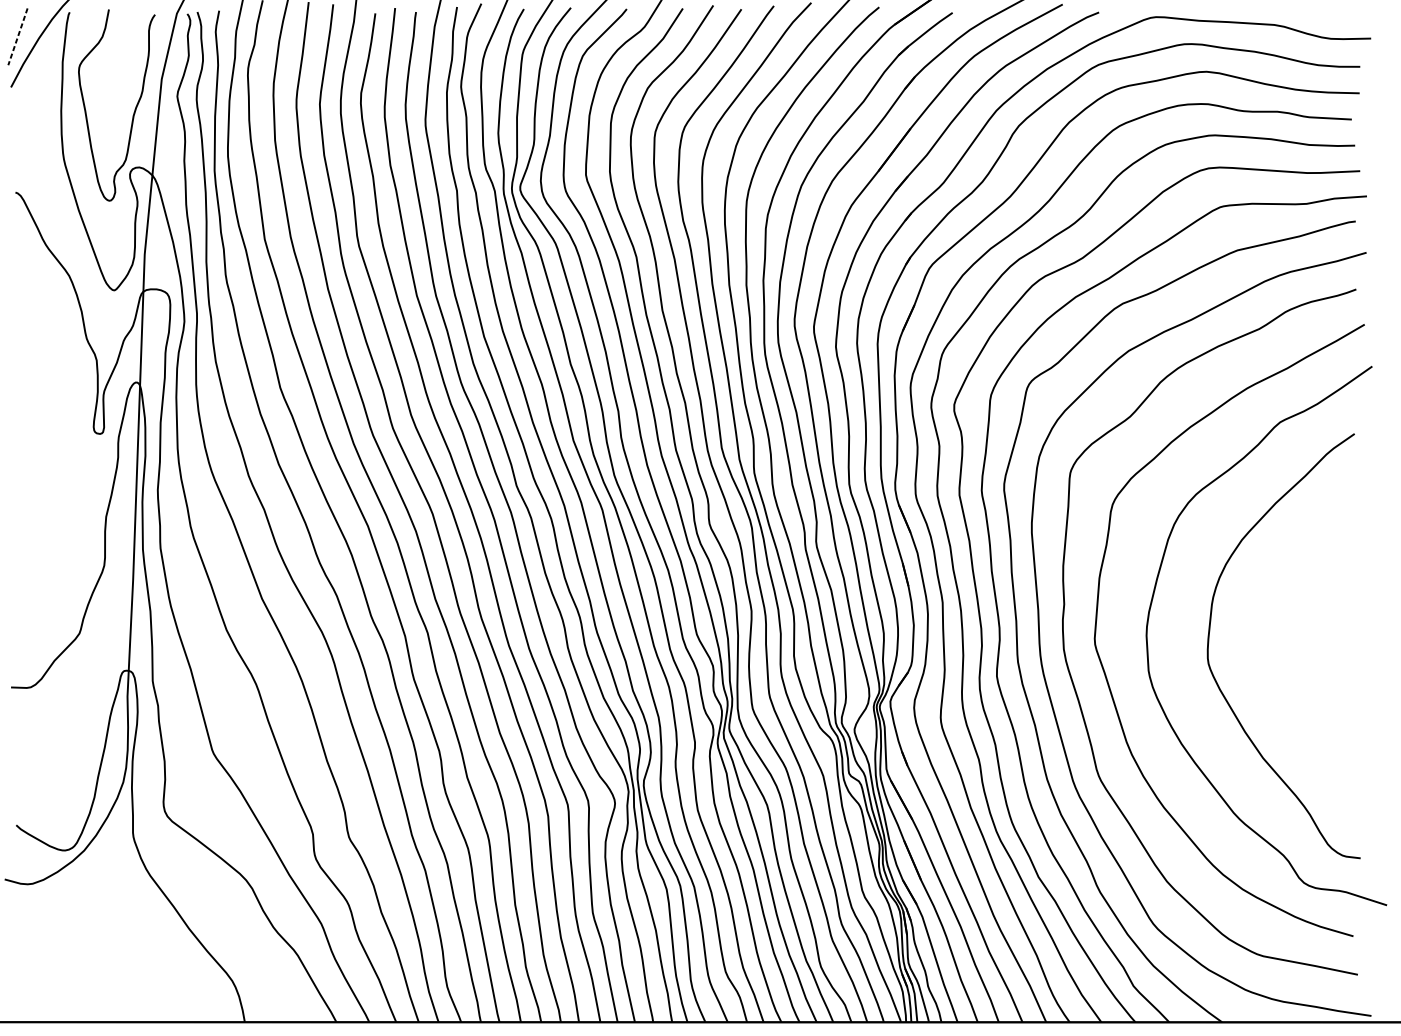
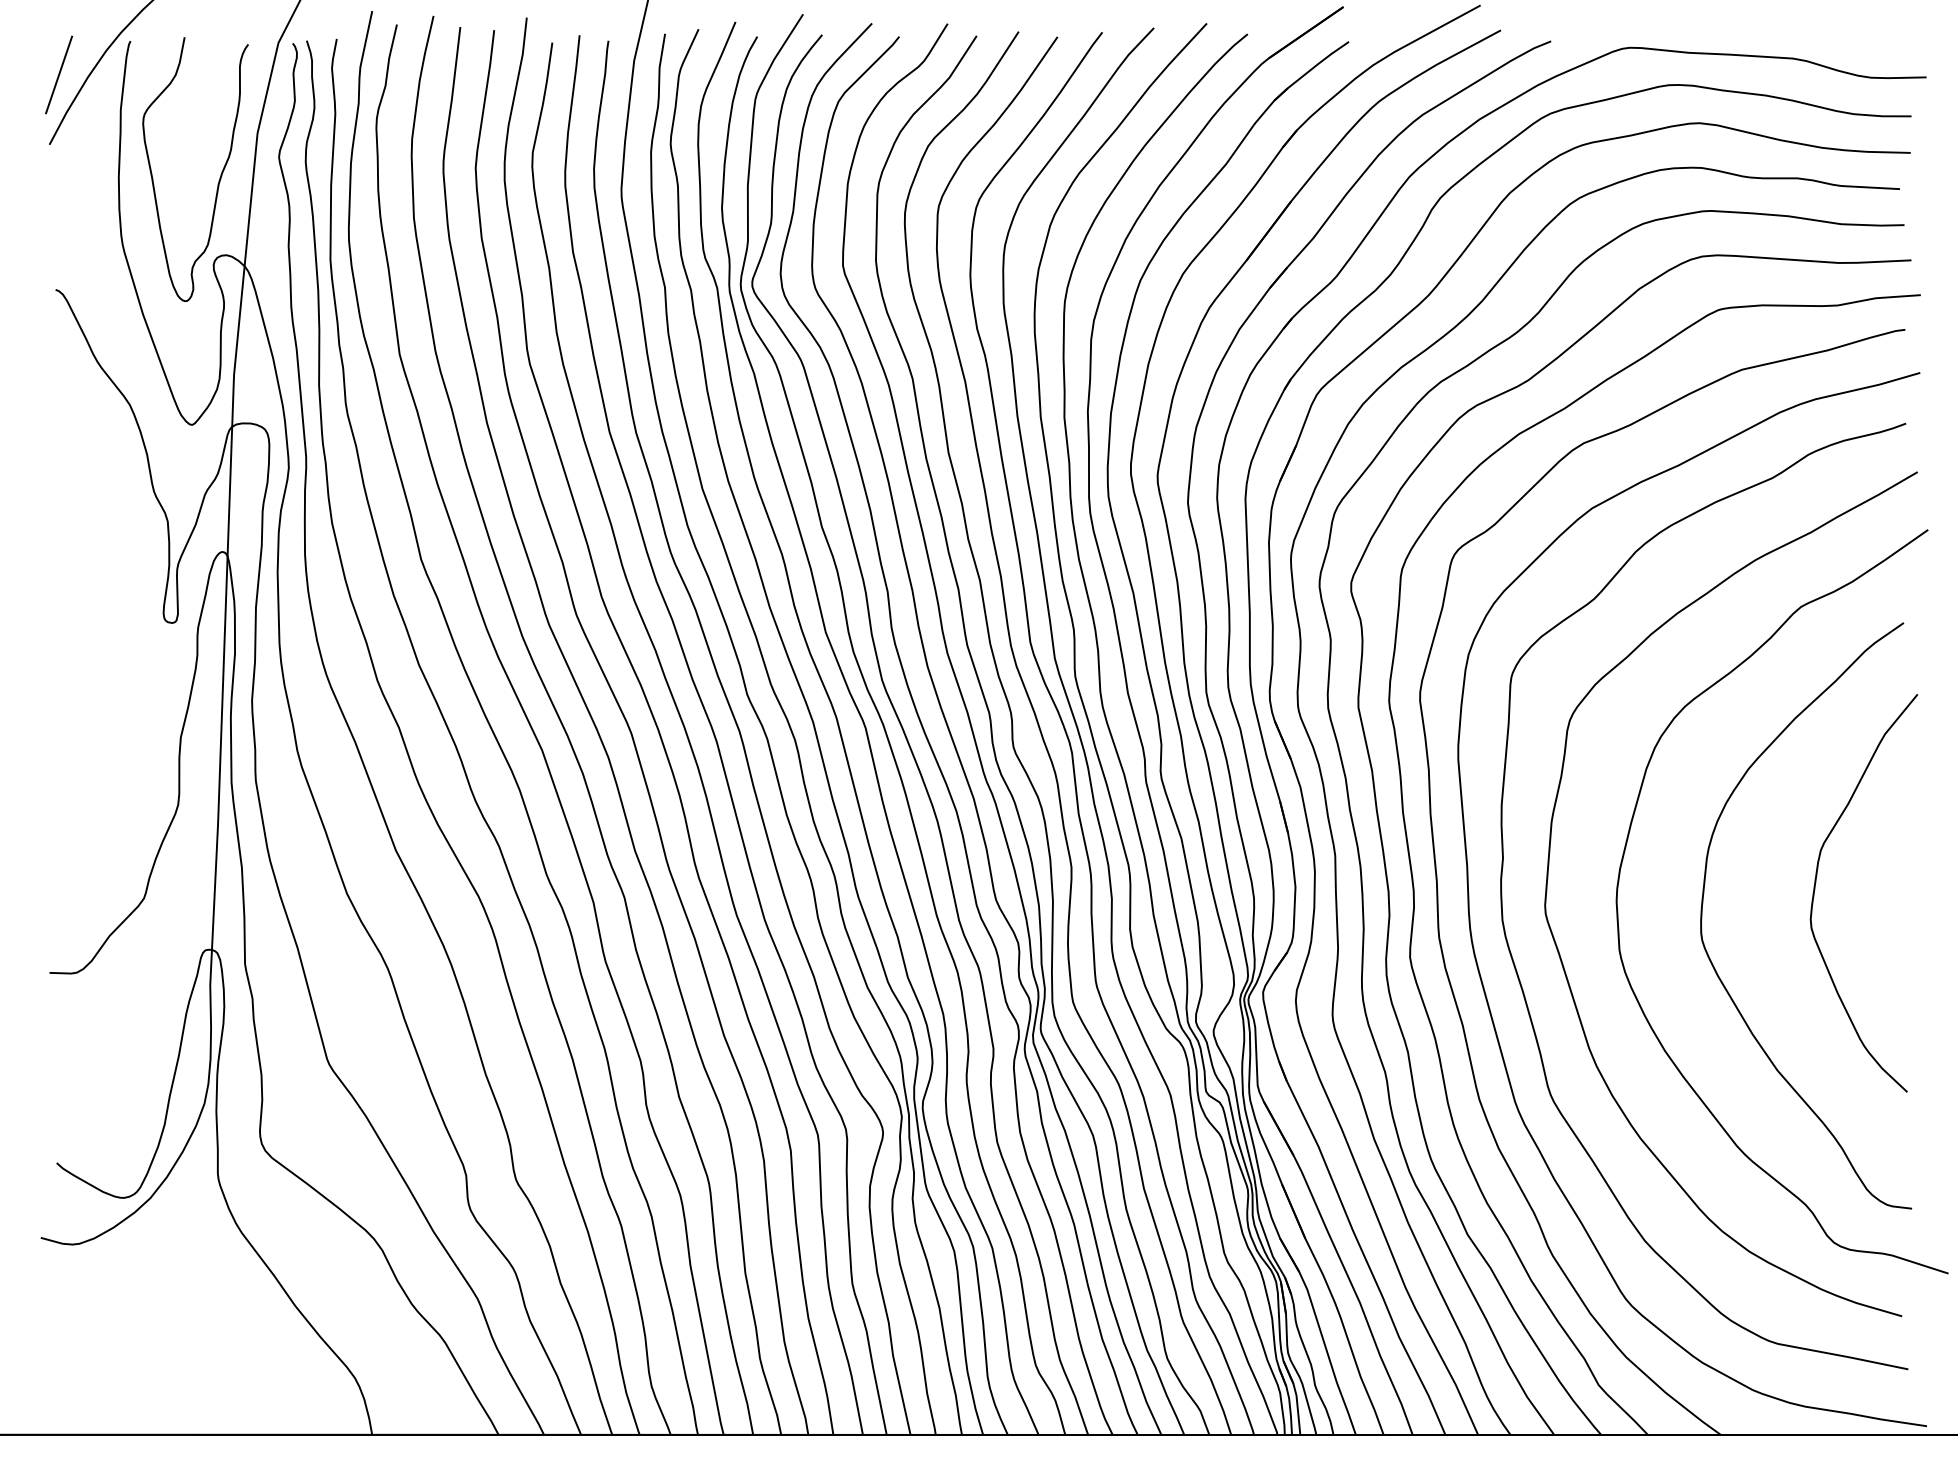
line: (17, 37) -> (58, 75), dashed -> solid
curve: (1291, 622) -> (1816, 883), added

